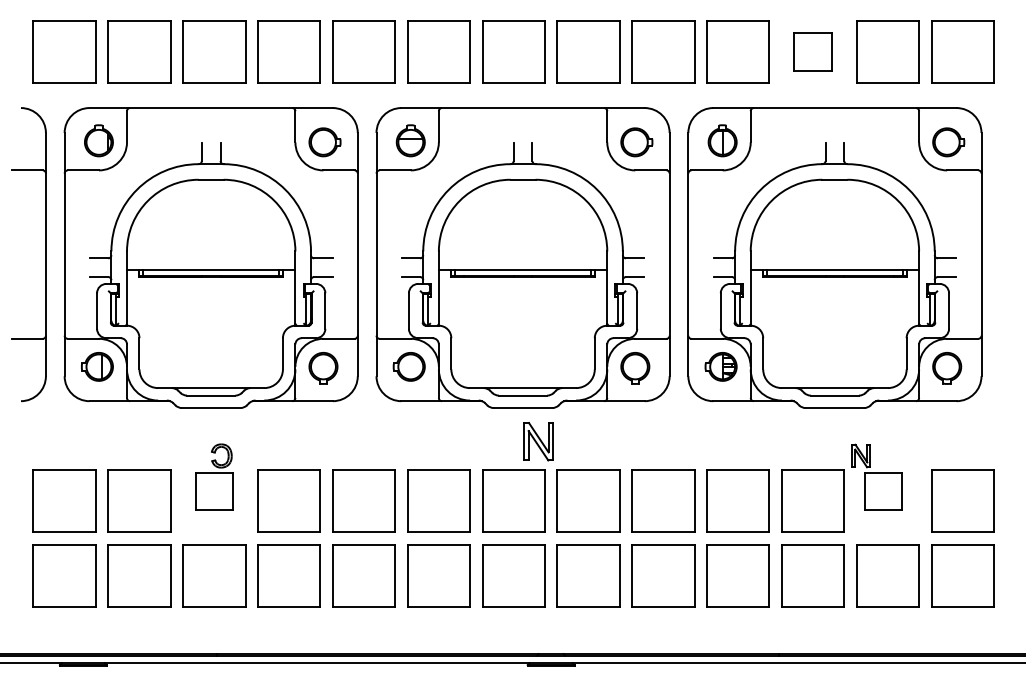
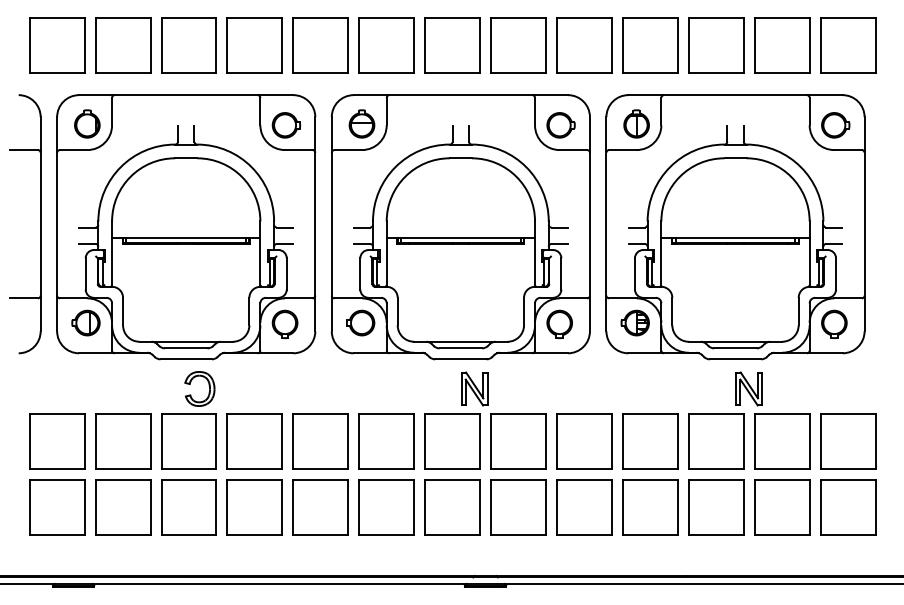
part: (813, 51) -> (716, 45), size x1.67
part: (213, 477) -> (188, 420), size x1.67
part: (876, 477) -> (772, 420), size x1.67

